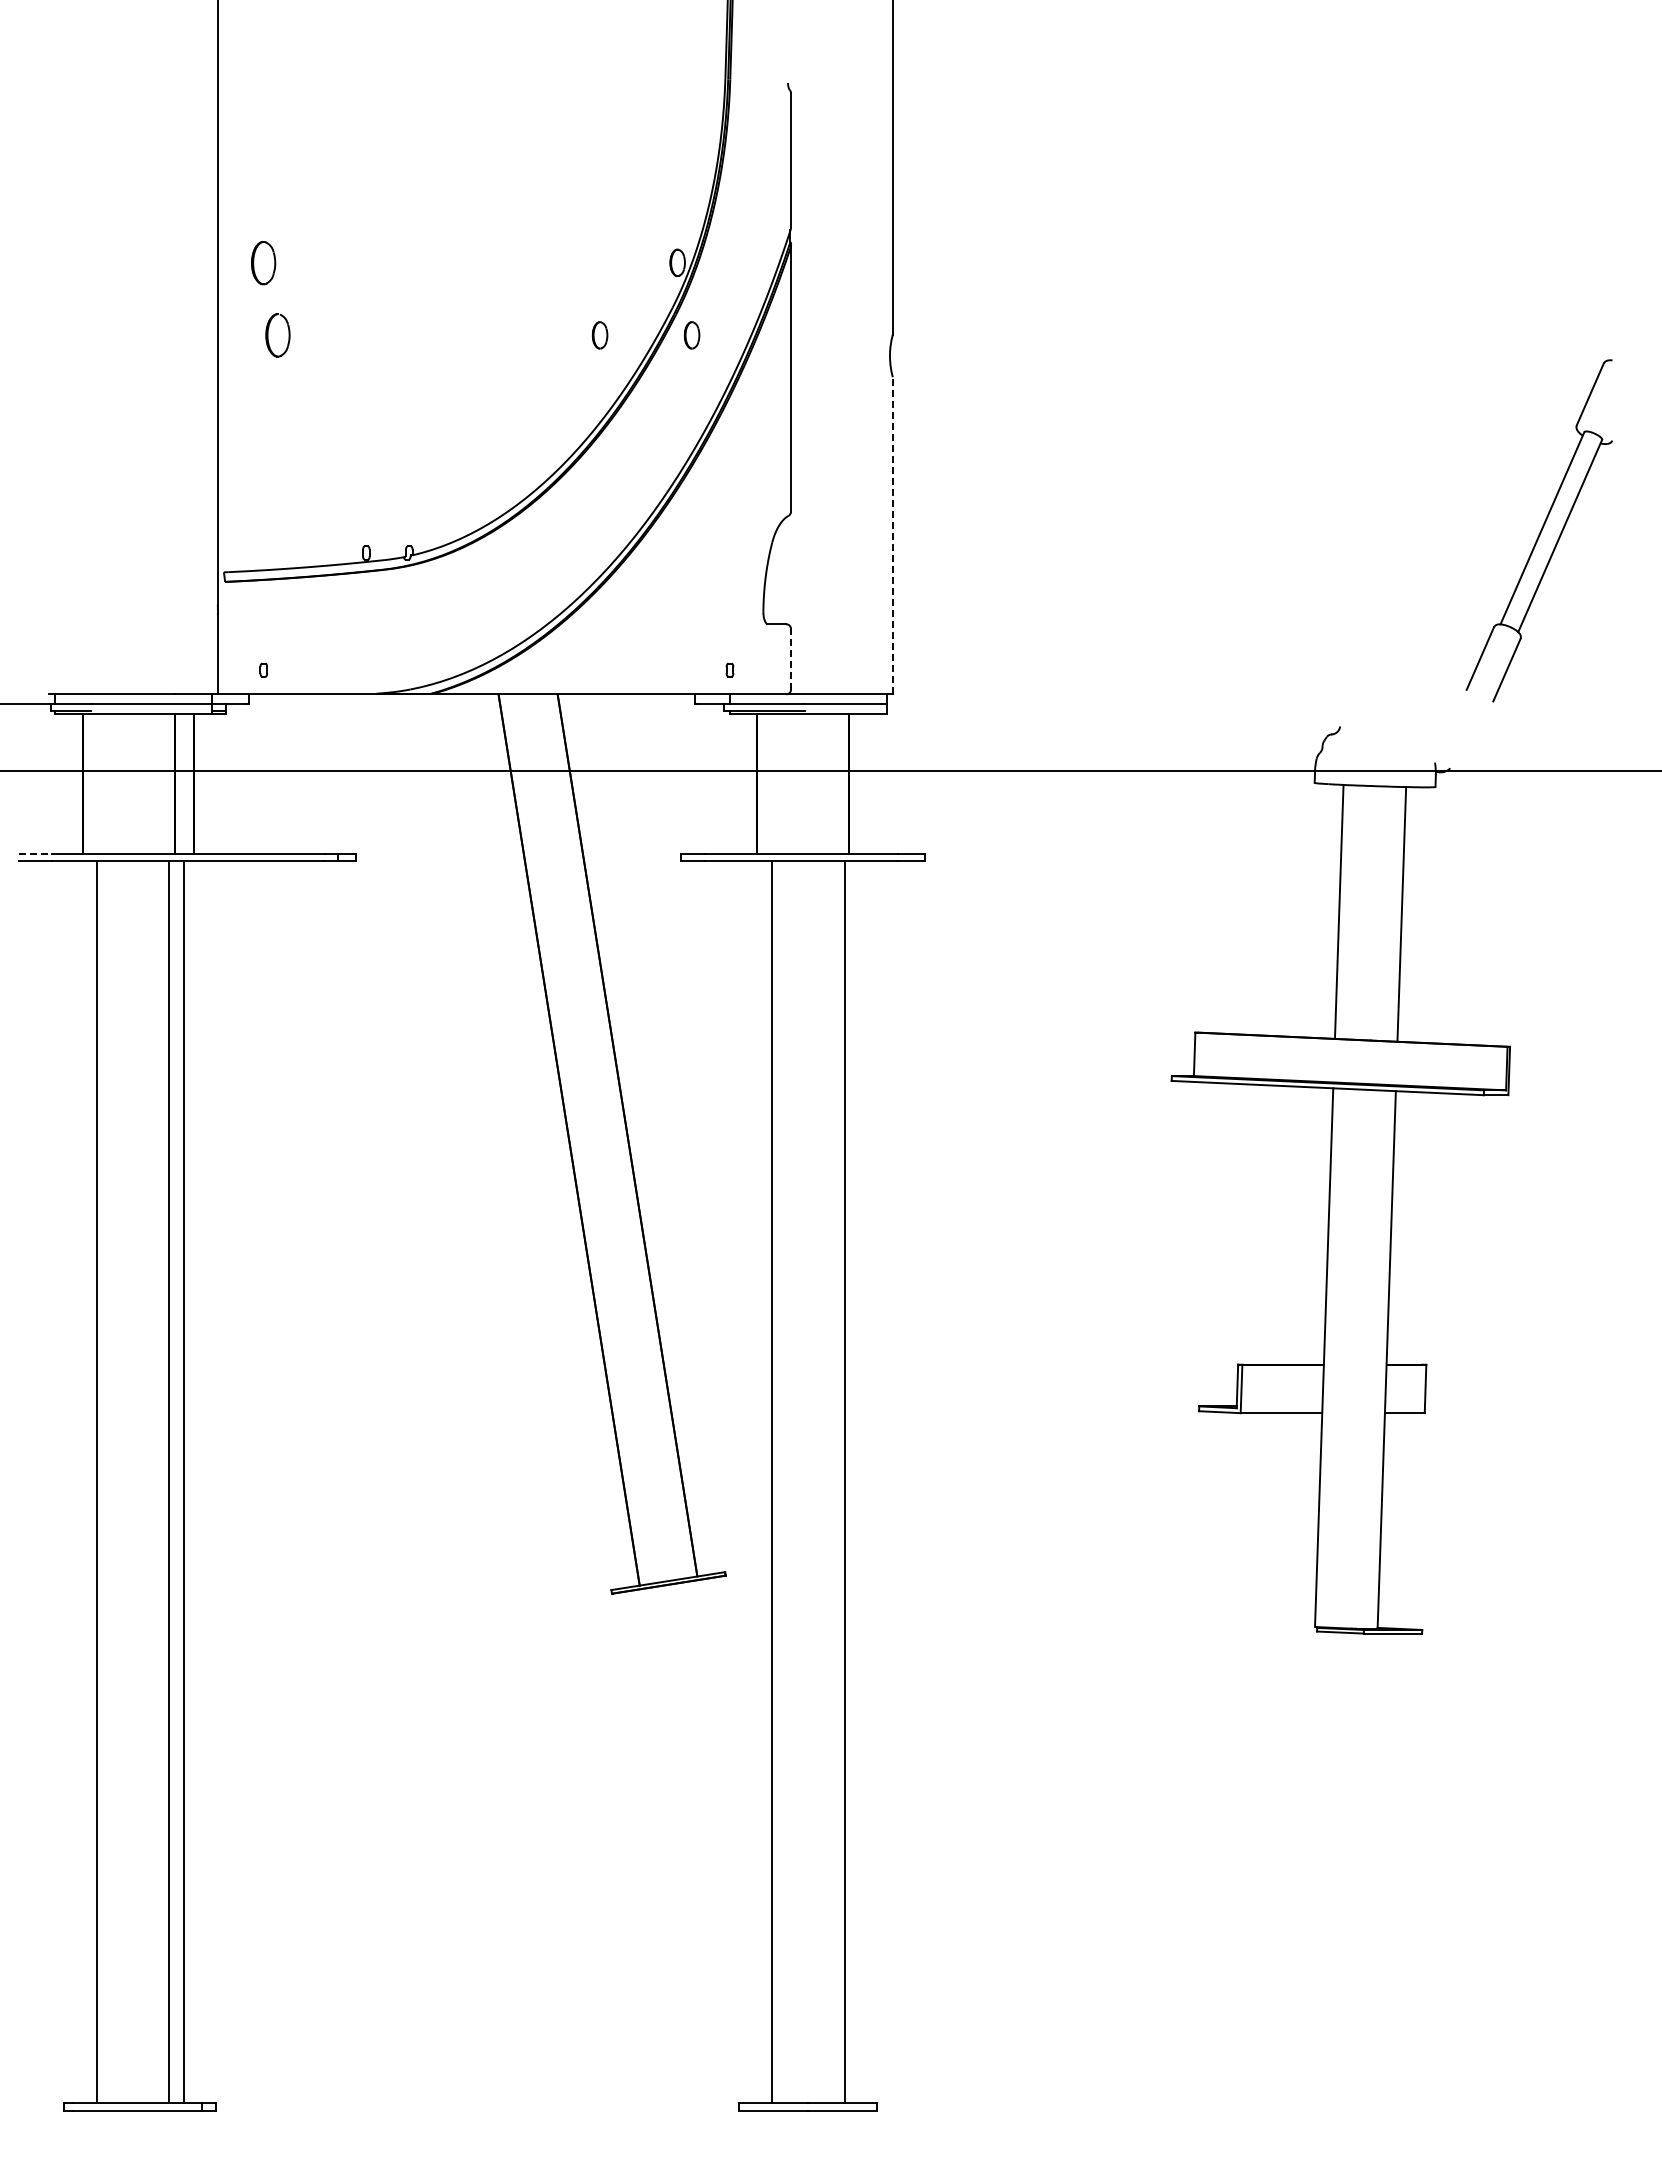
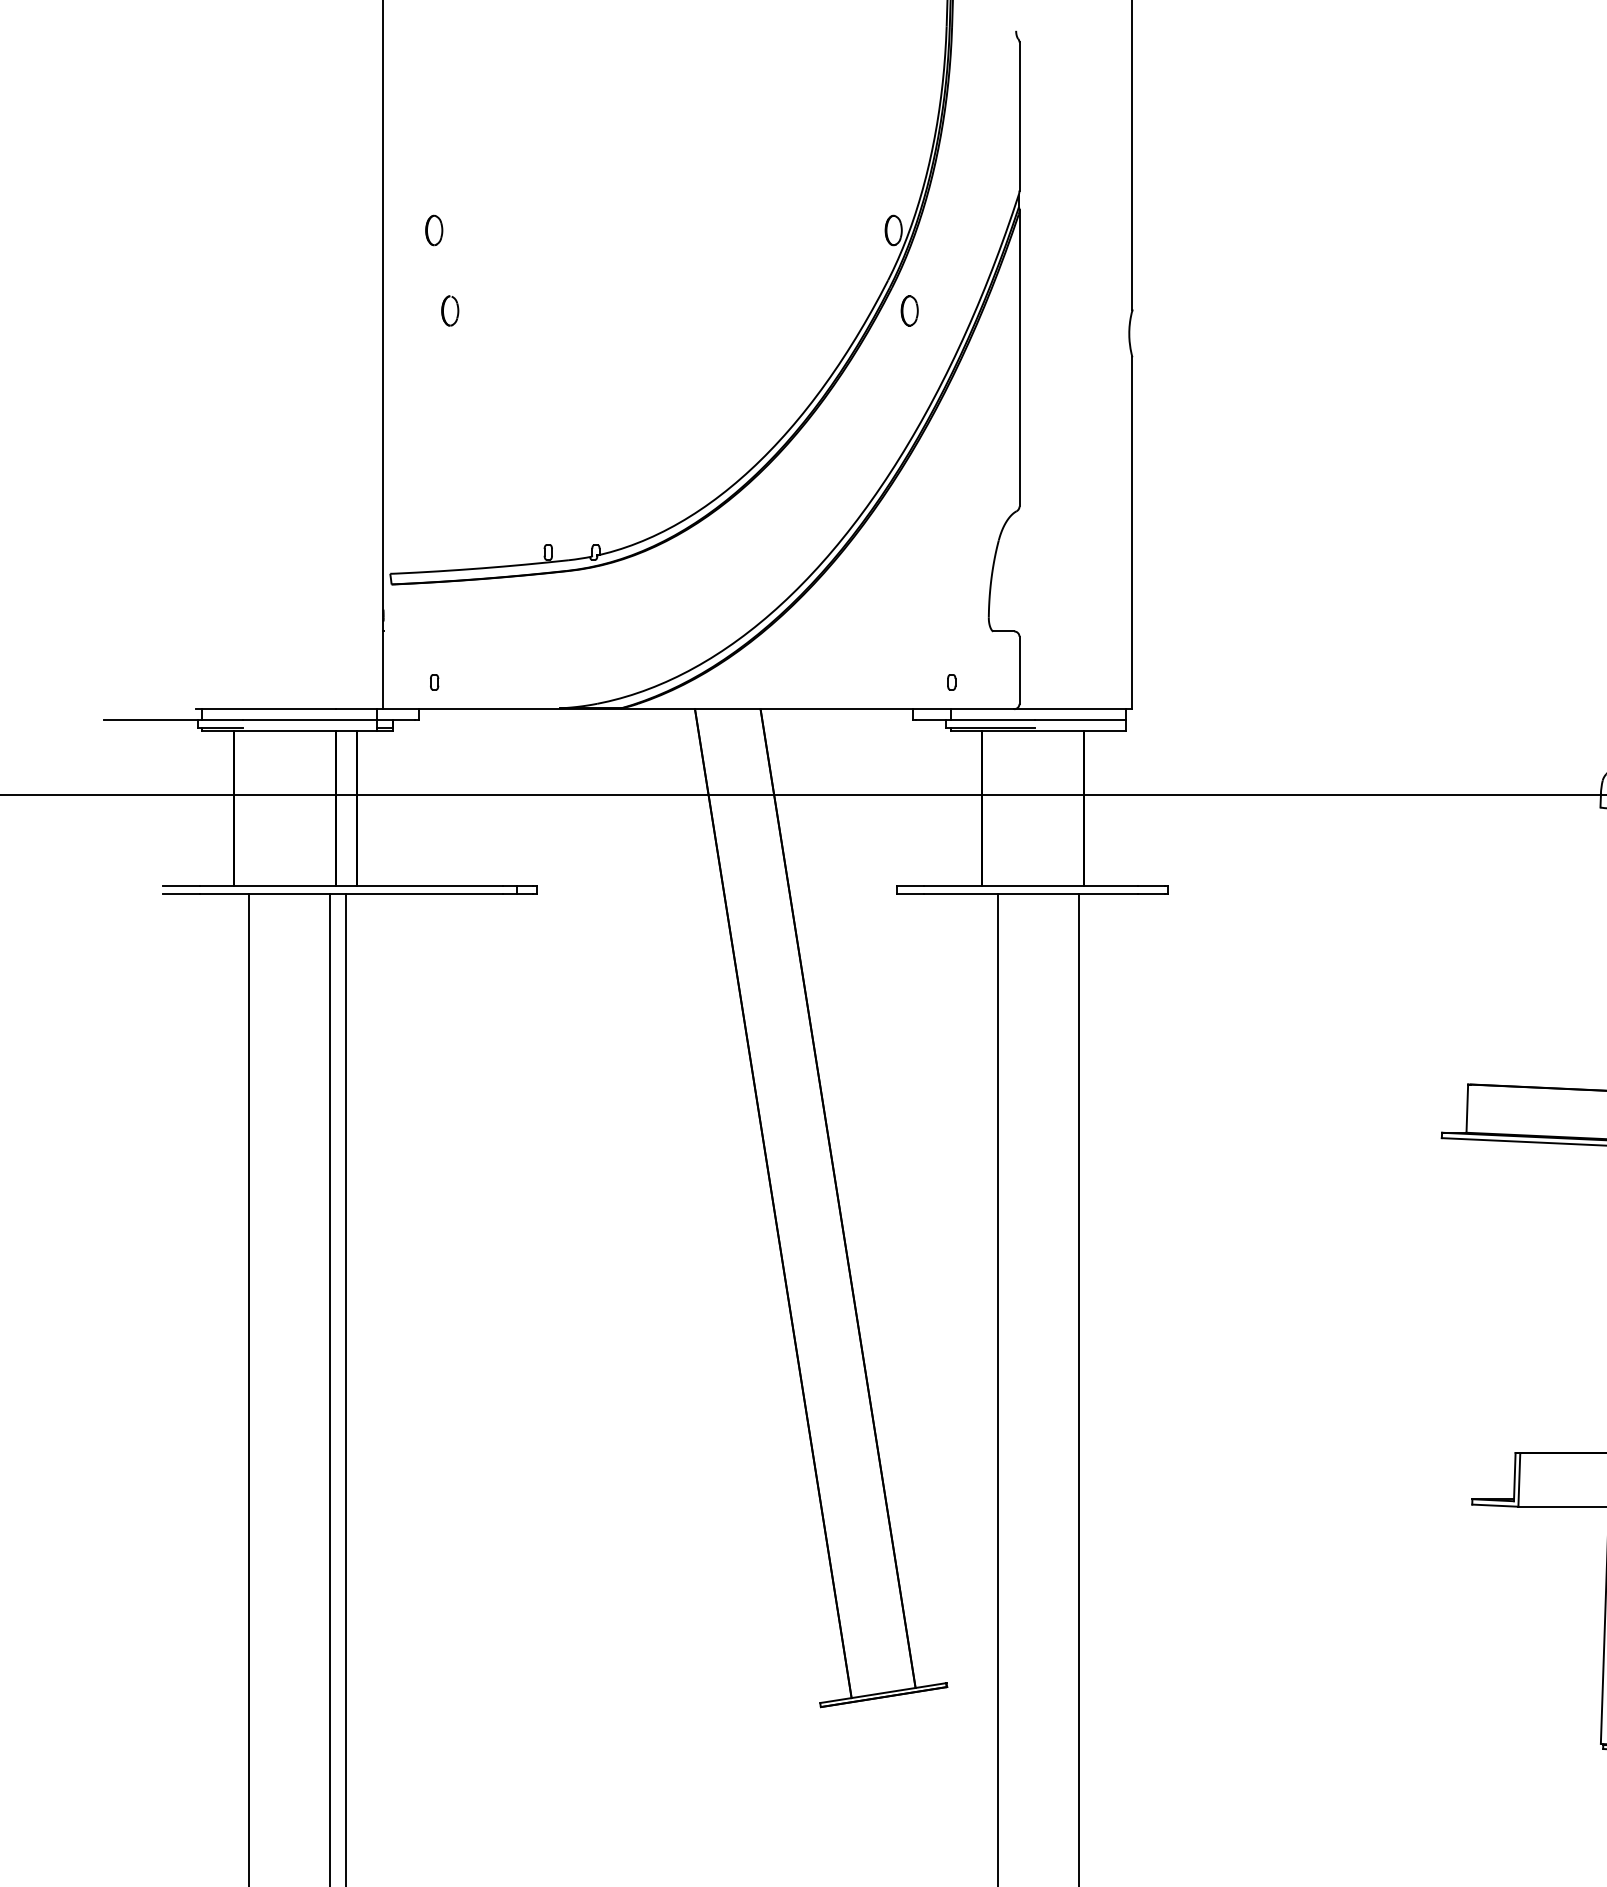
part: (263, 262) -> (434, 230), size x0.62
part: (277, 335) -> (449, 311), size x0.62
part: (599, 335) -> (806, 311), removed
line: (892, 535) -> (1132, 532), dashed -> solid
line: (791, 658) -> (1020, 669), dashed -> solid
line: (36, 853) -> (182, 885), dashed -> solid

